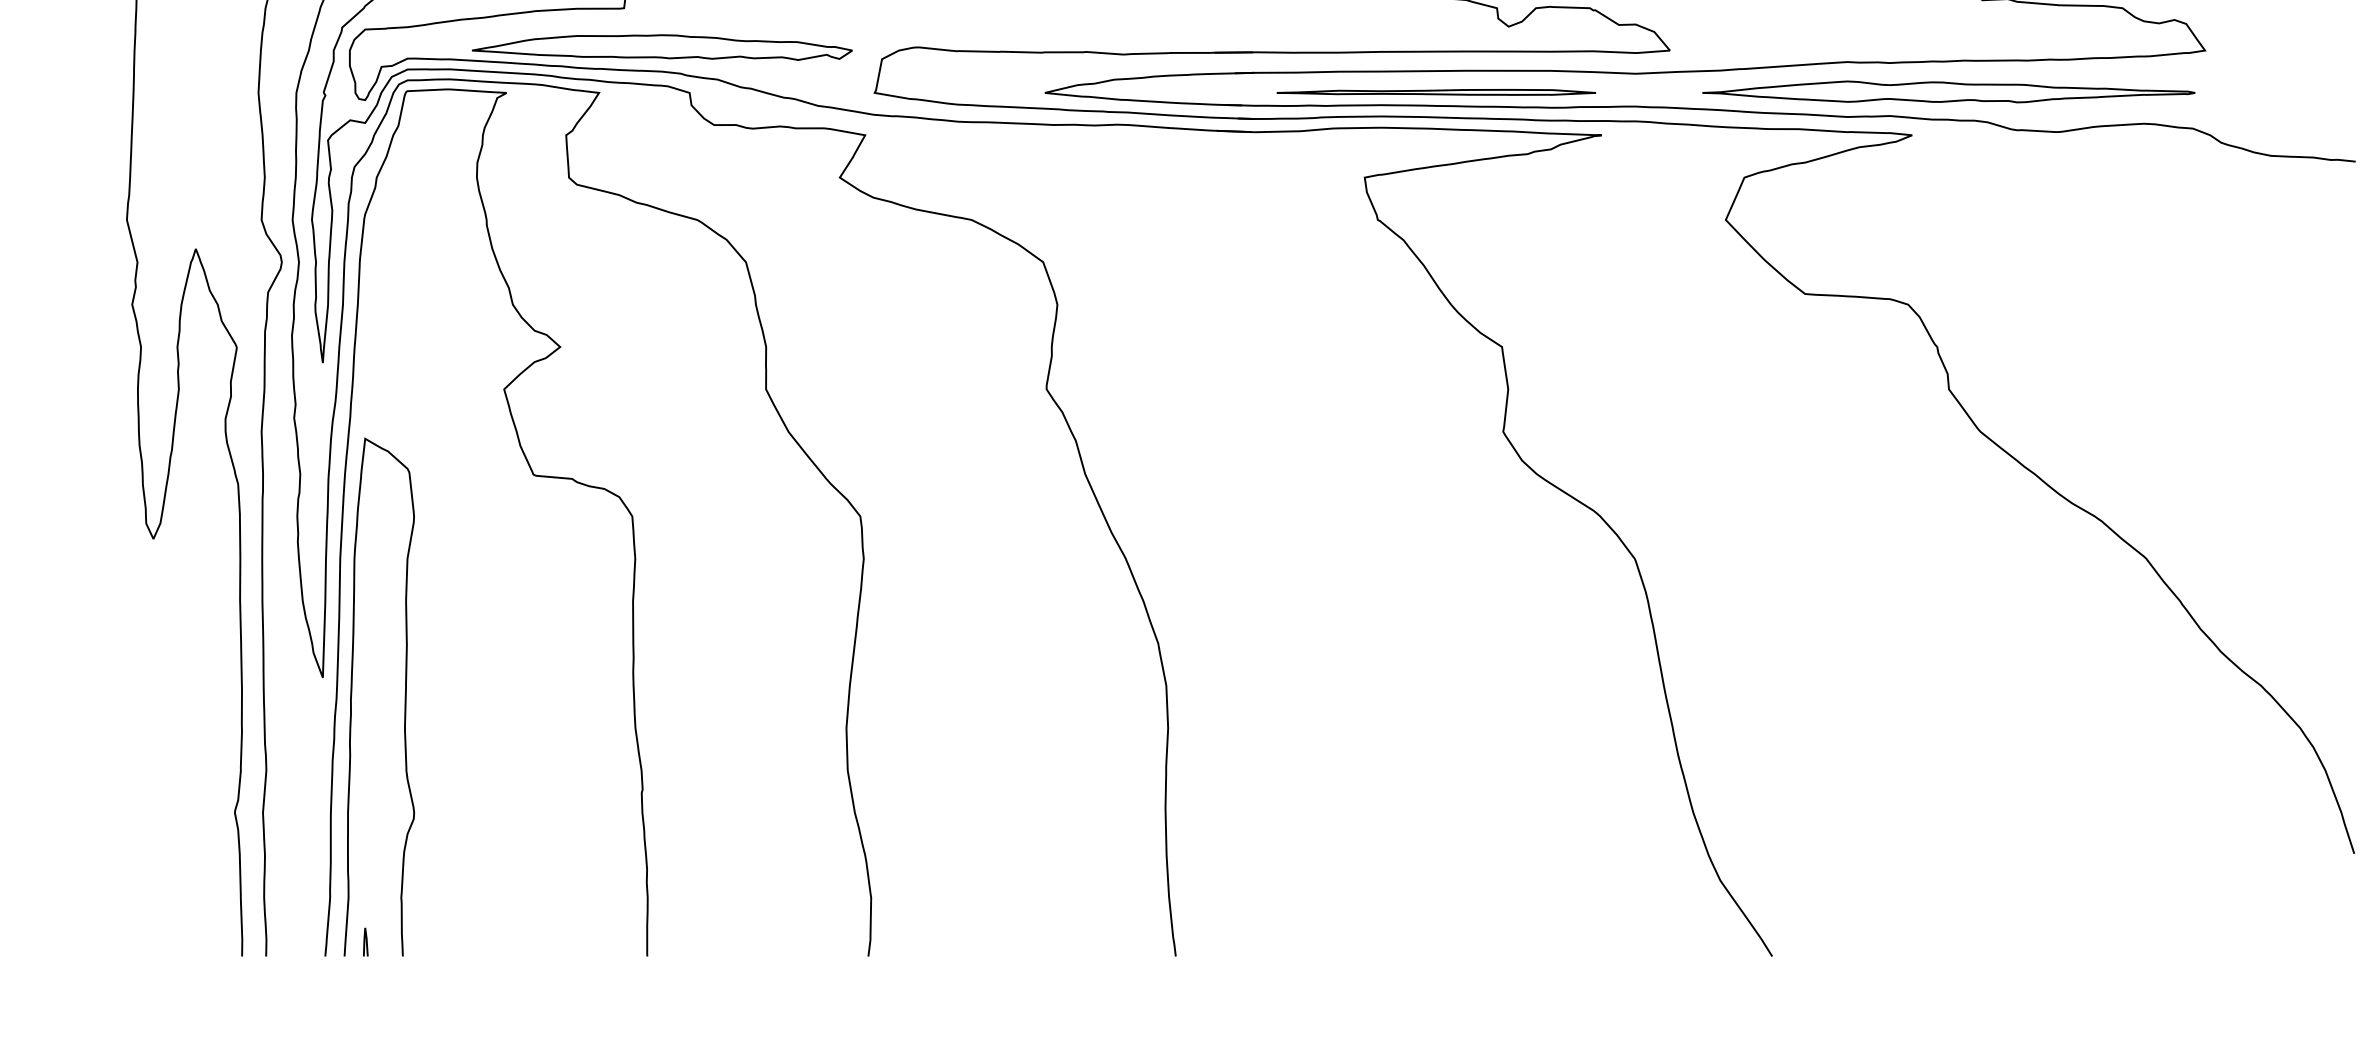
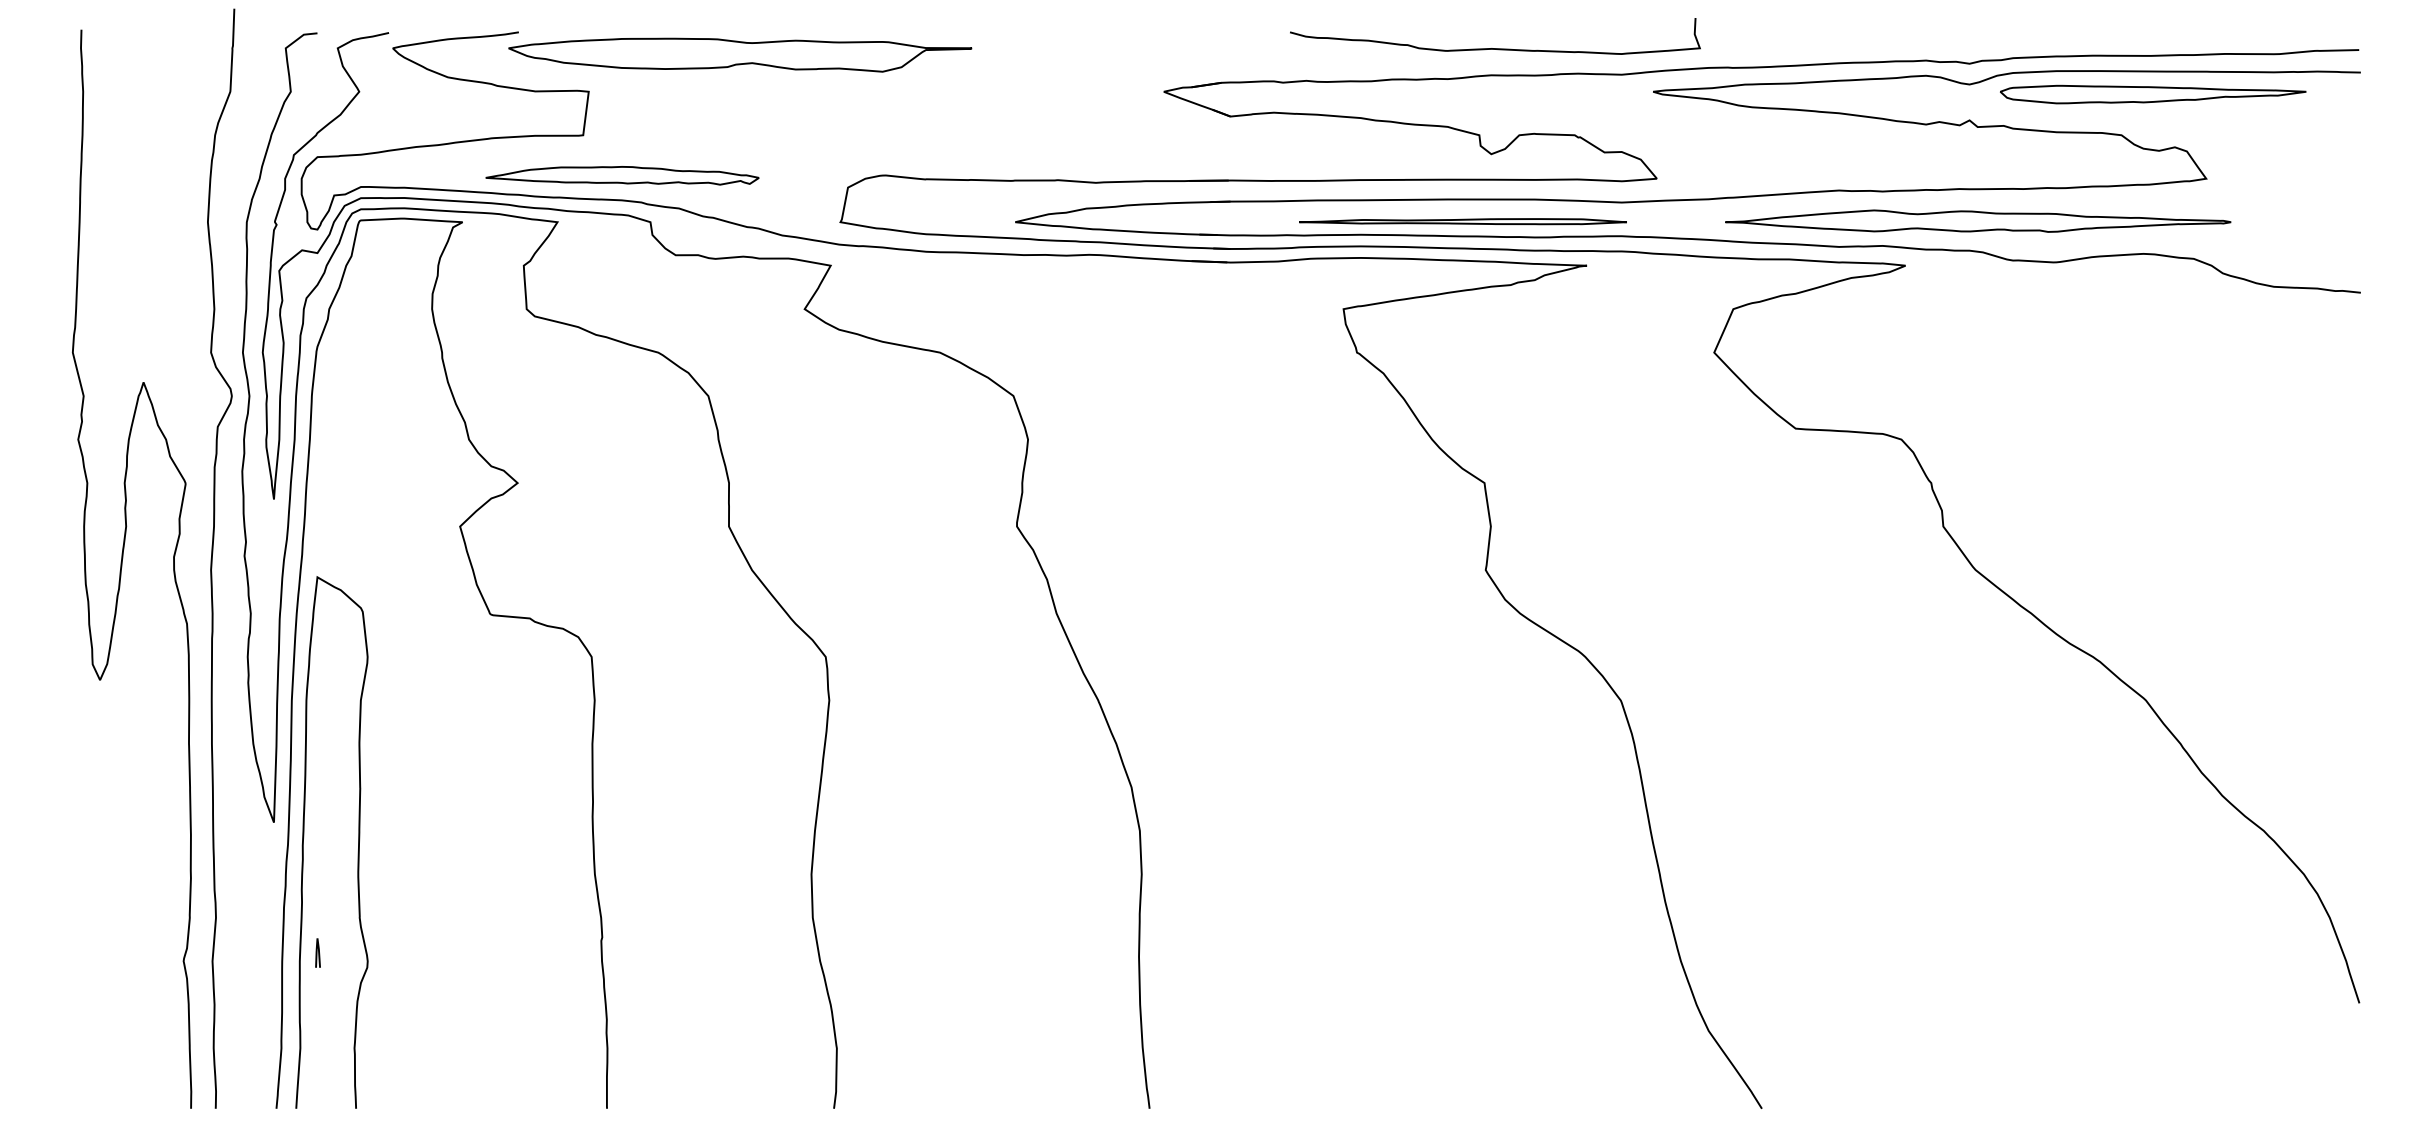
part: (662, 47) -> (622, 175), size x0.7
part: (1949, 91) -> (1978, 220), moved
part: (1435, 92) -> (1462, 221), moved
curve: (365, 941) -> (317, 952), moved

